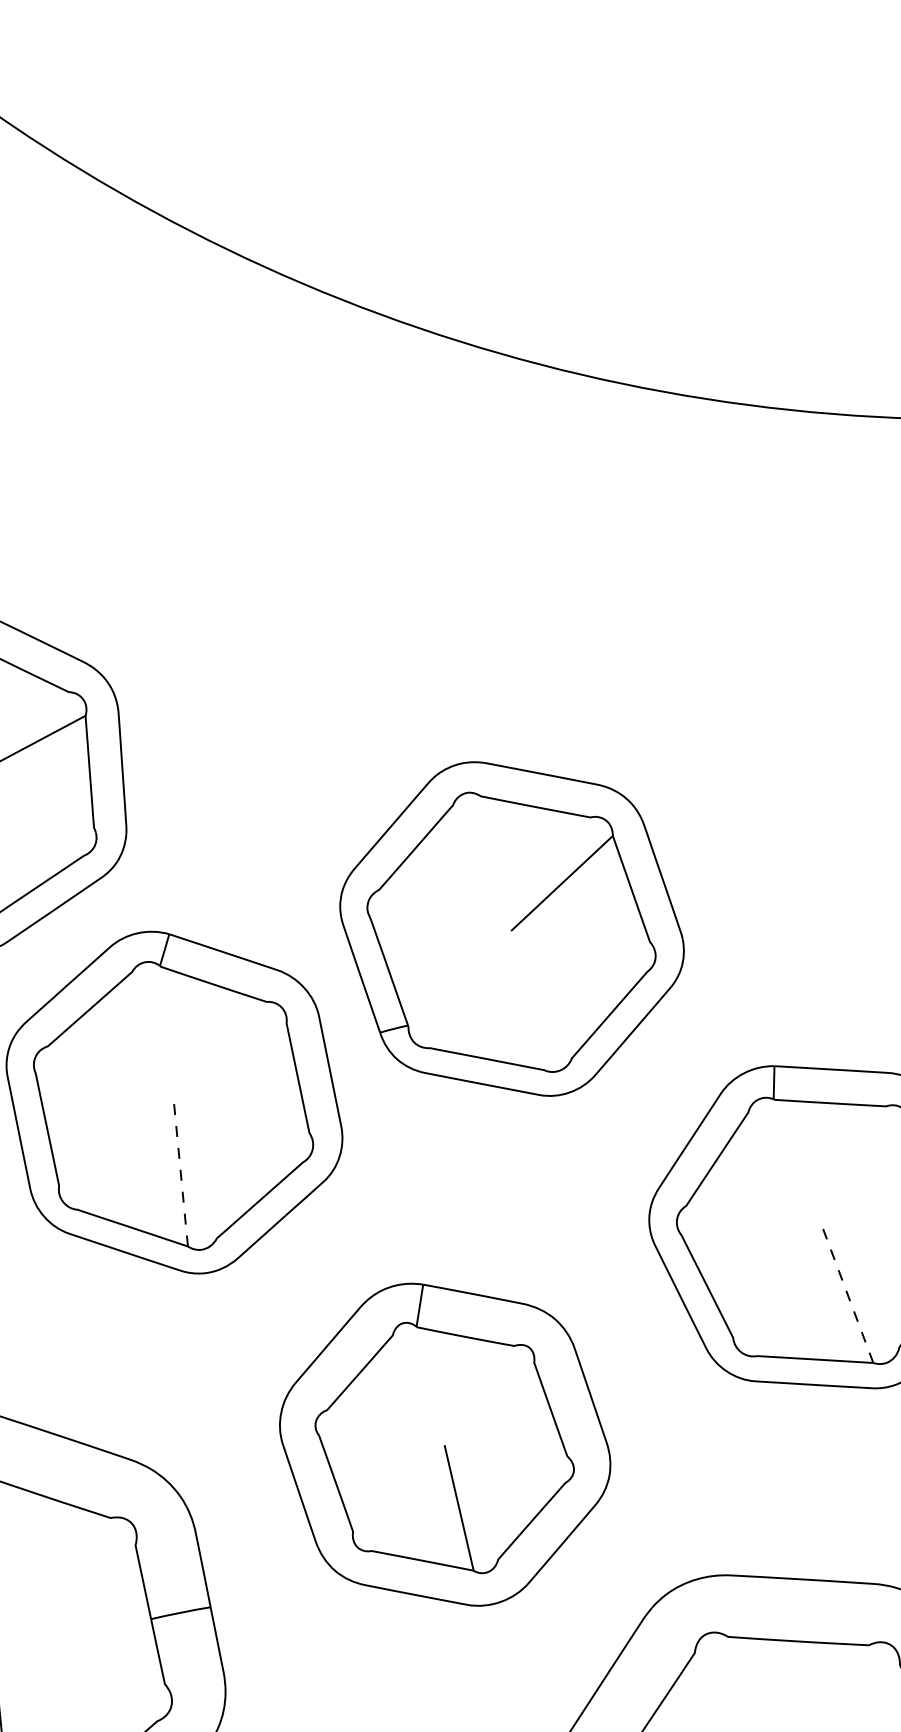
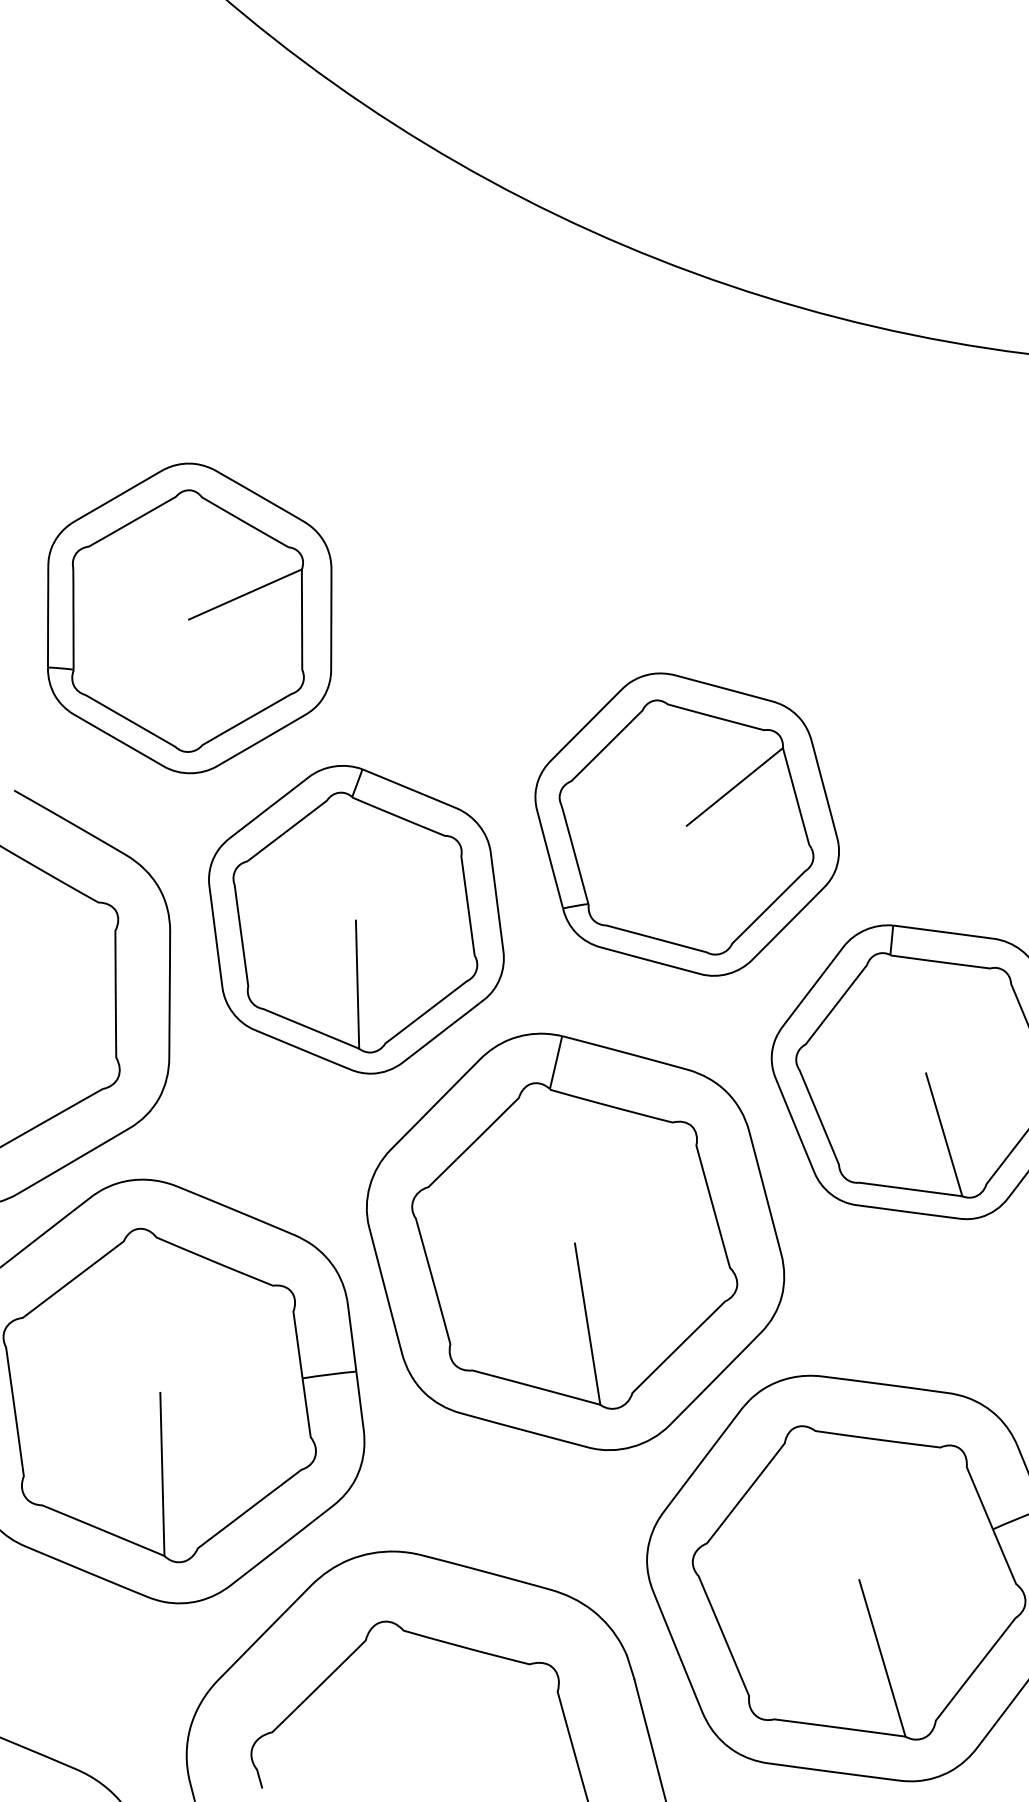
part: (511, 928) -> (686, 824), moved
line: (180, 1174) -> (357, 984), dashed -> solid
line: (848, 1295) -> (944, 1134), dashed -> solid
part: (444, 1444) -> (575, 1241), size x1.43

